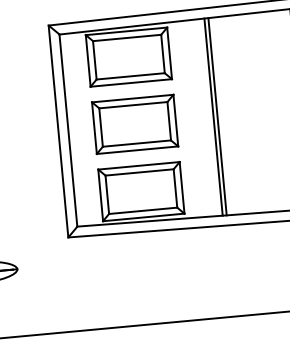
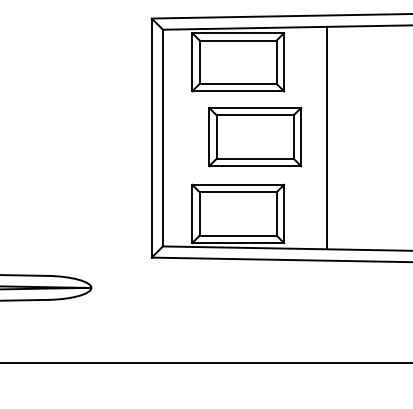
line: (217, 116) -> (331, 137), removed
part: (135, 123) -> (255, 136), moved

